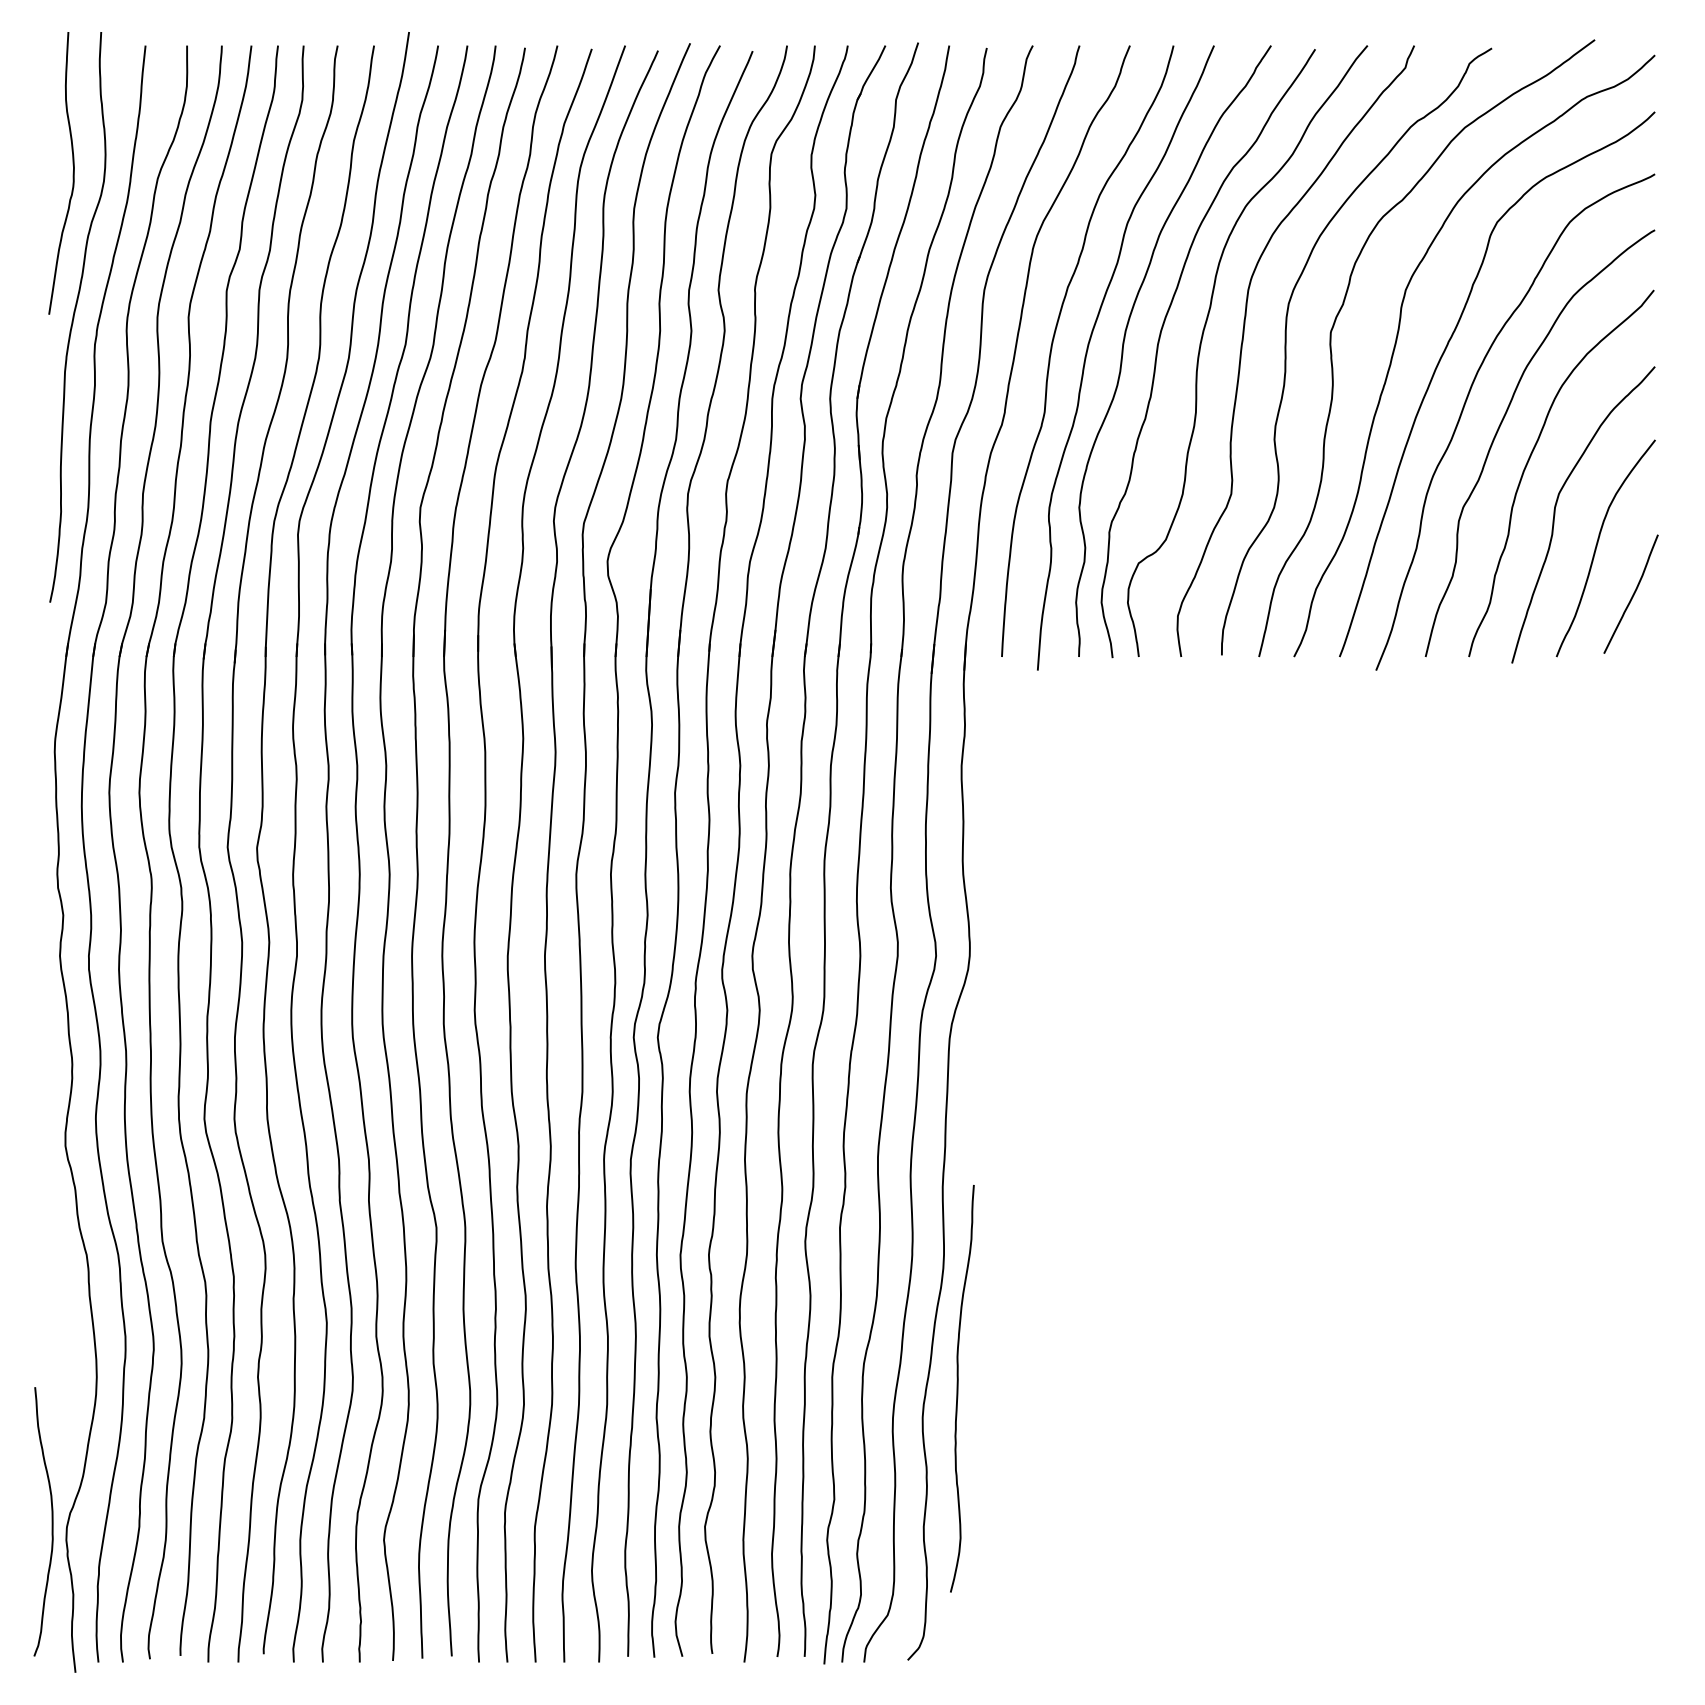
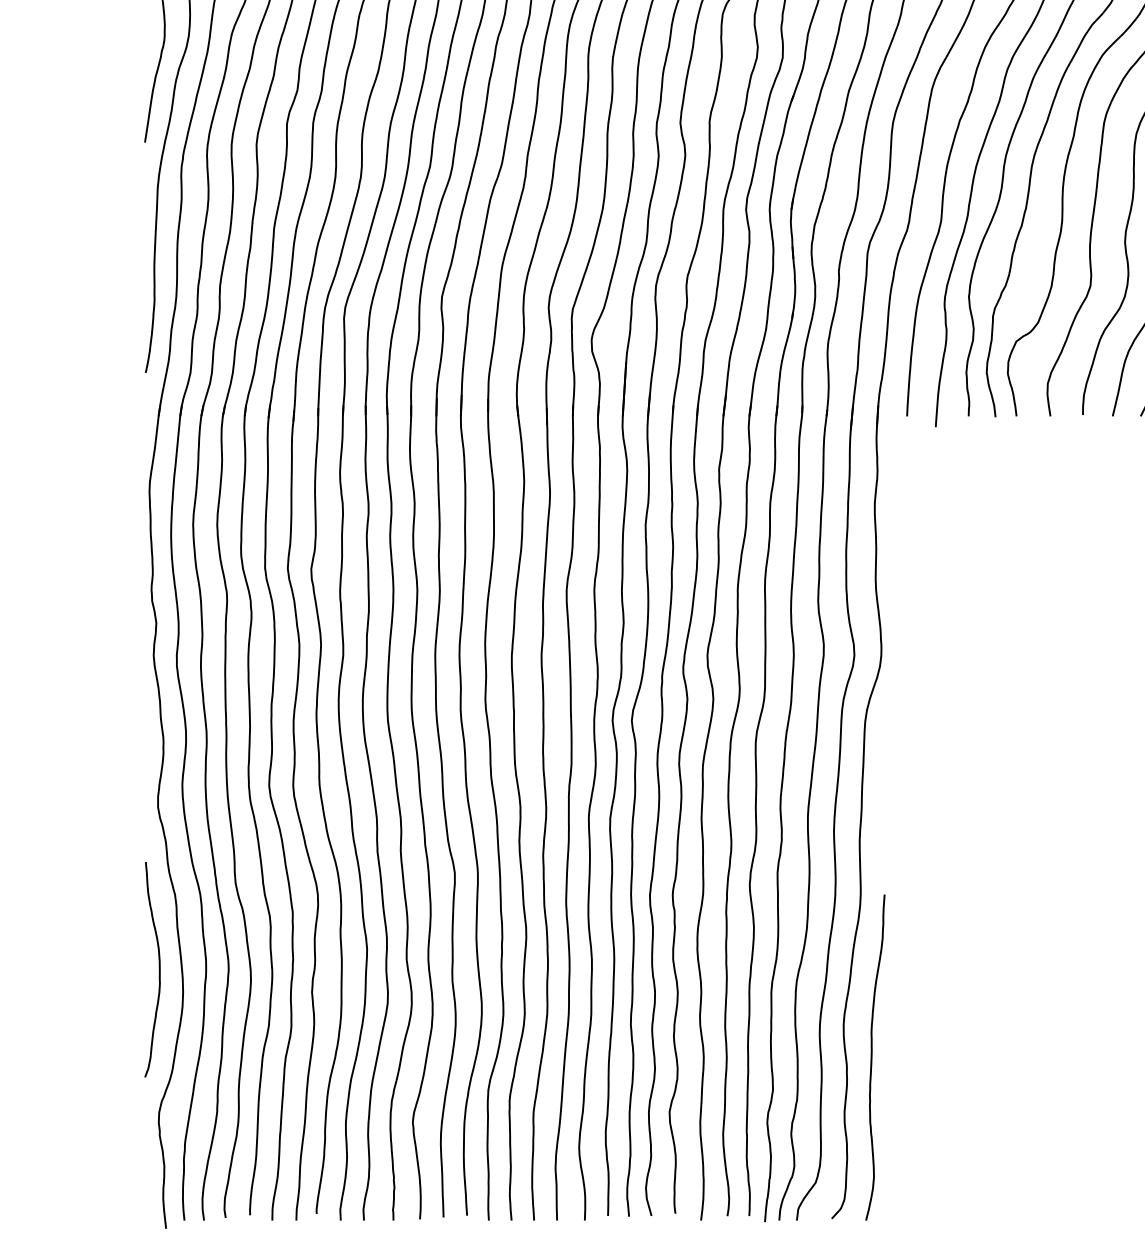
curve: (958, 1388) -> (872, 1057), moved
curve: (51, 1521) -> (158, 969), moved

